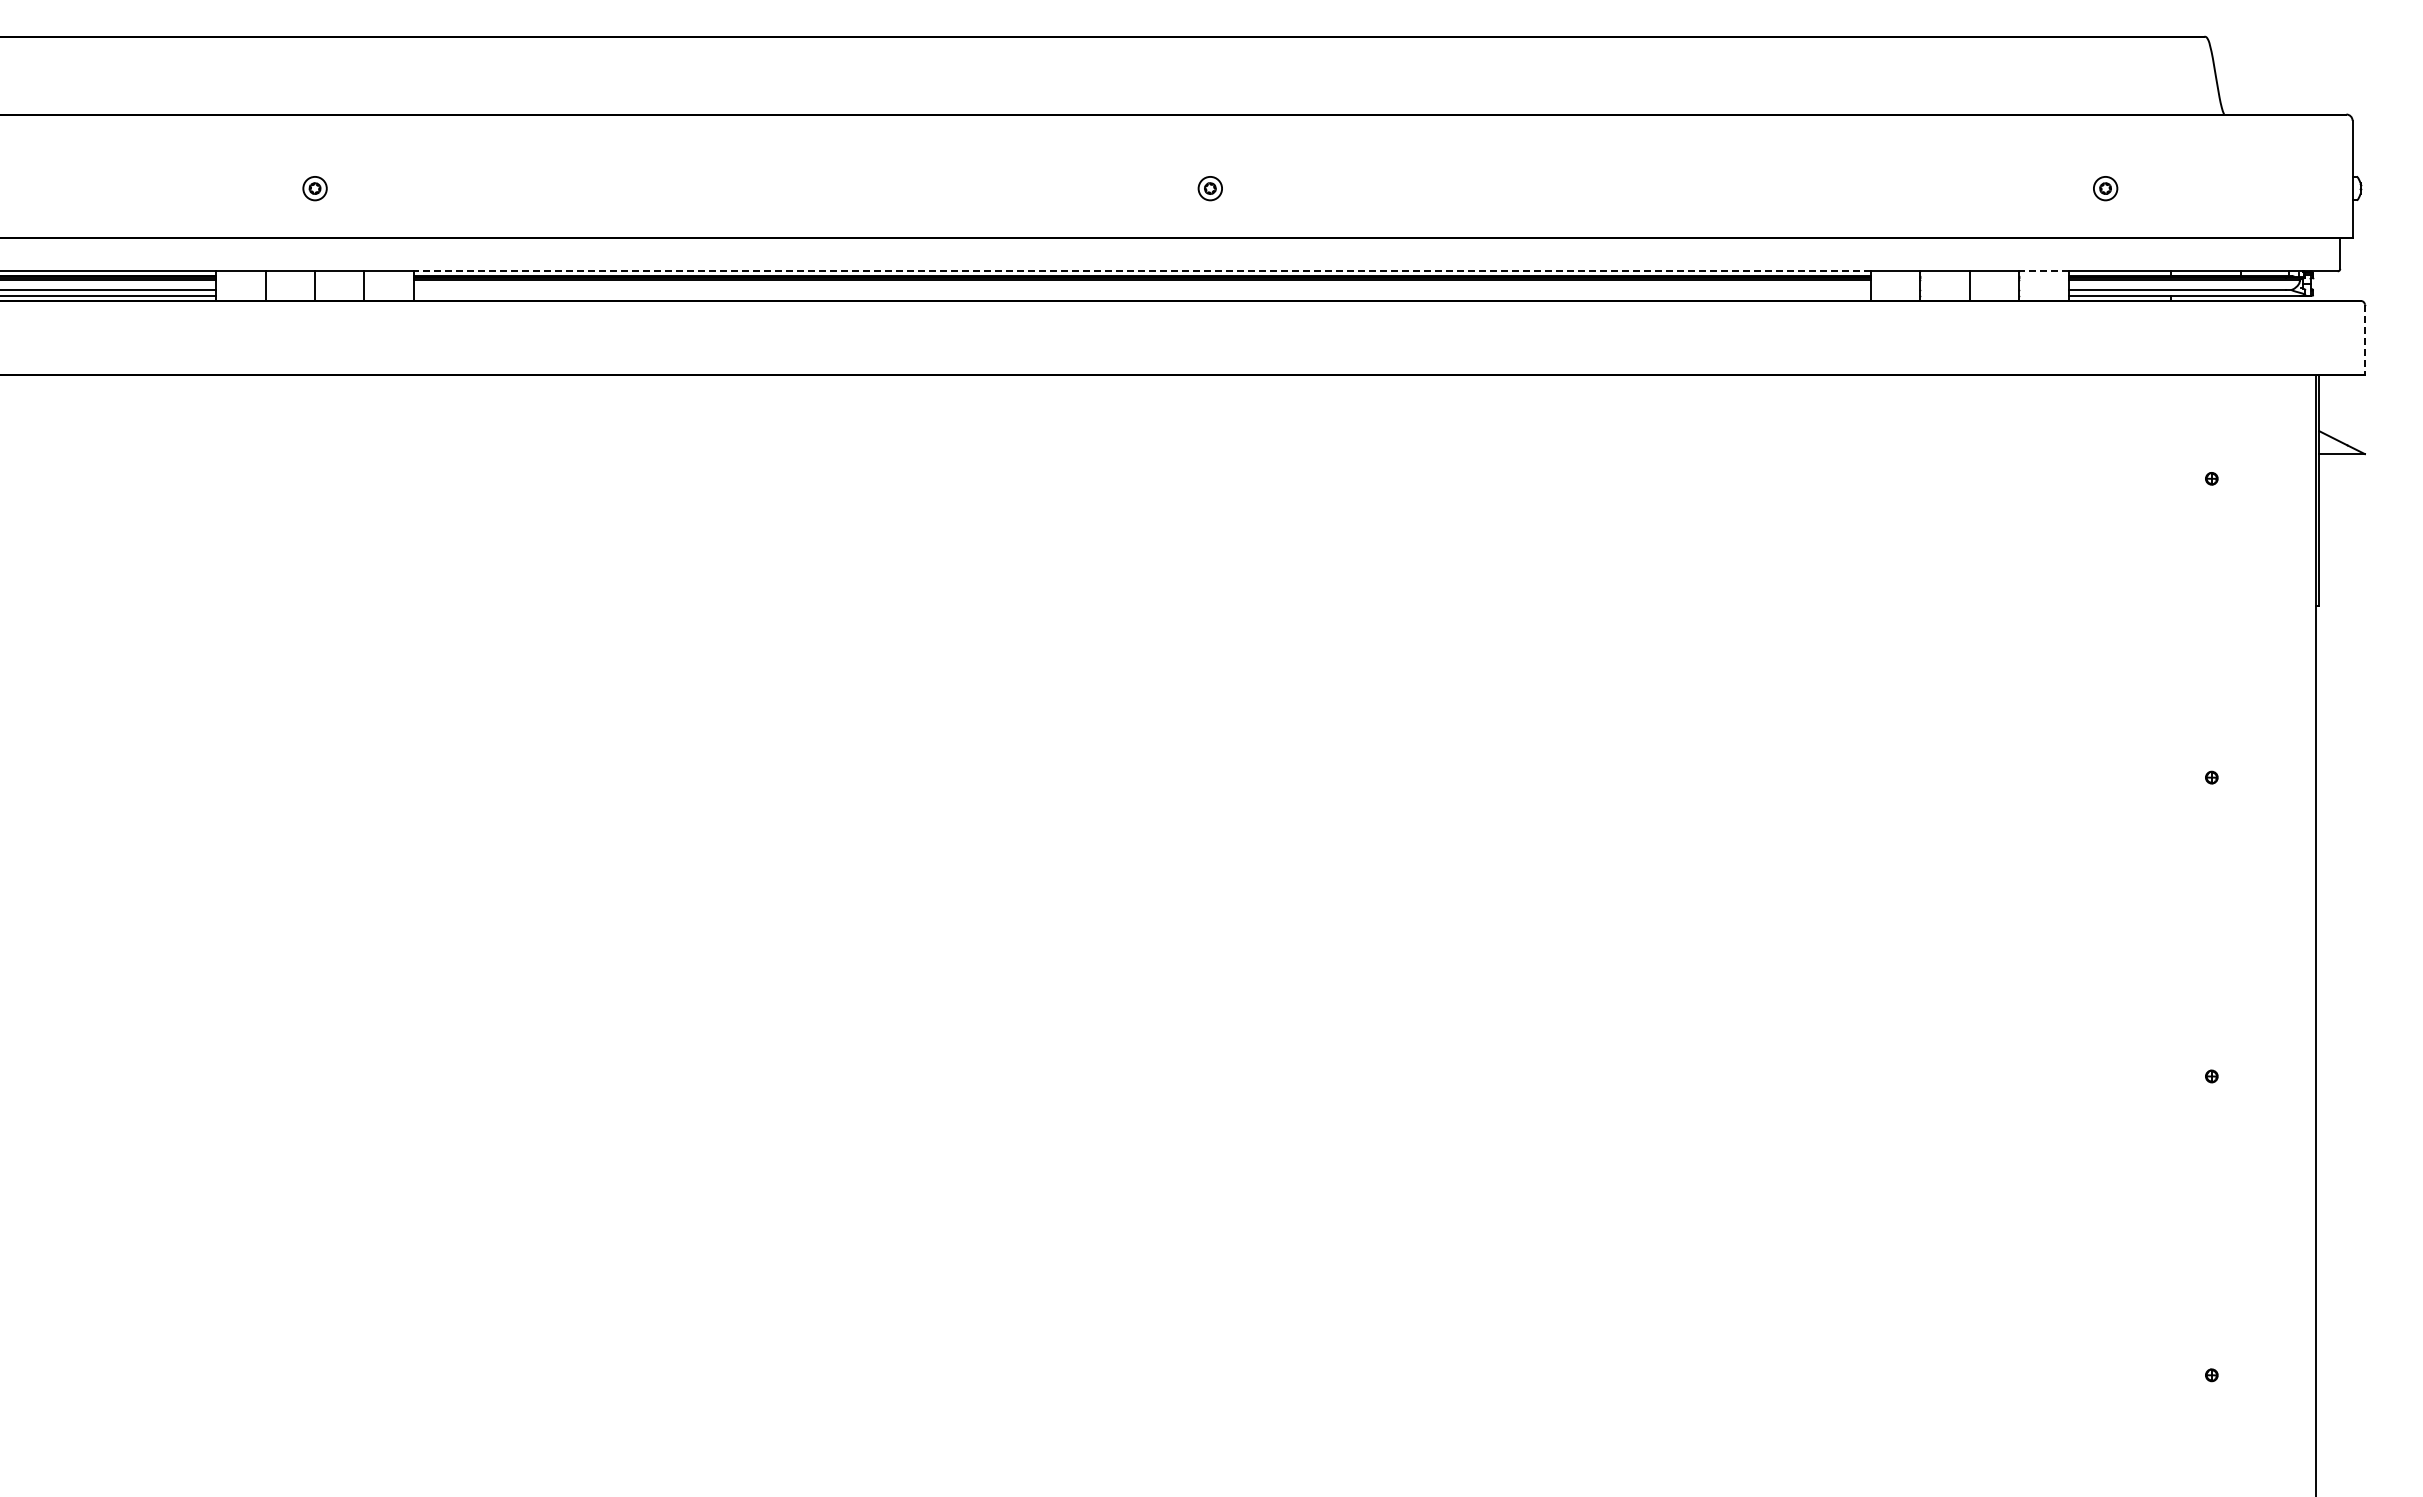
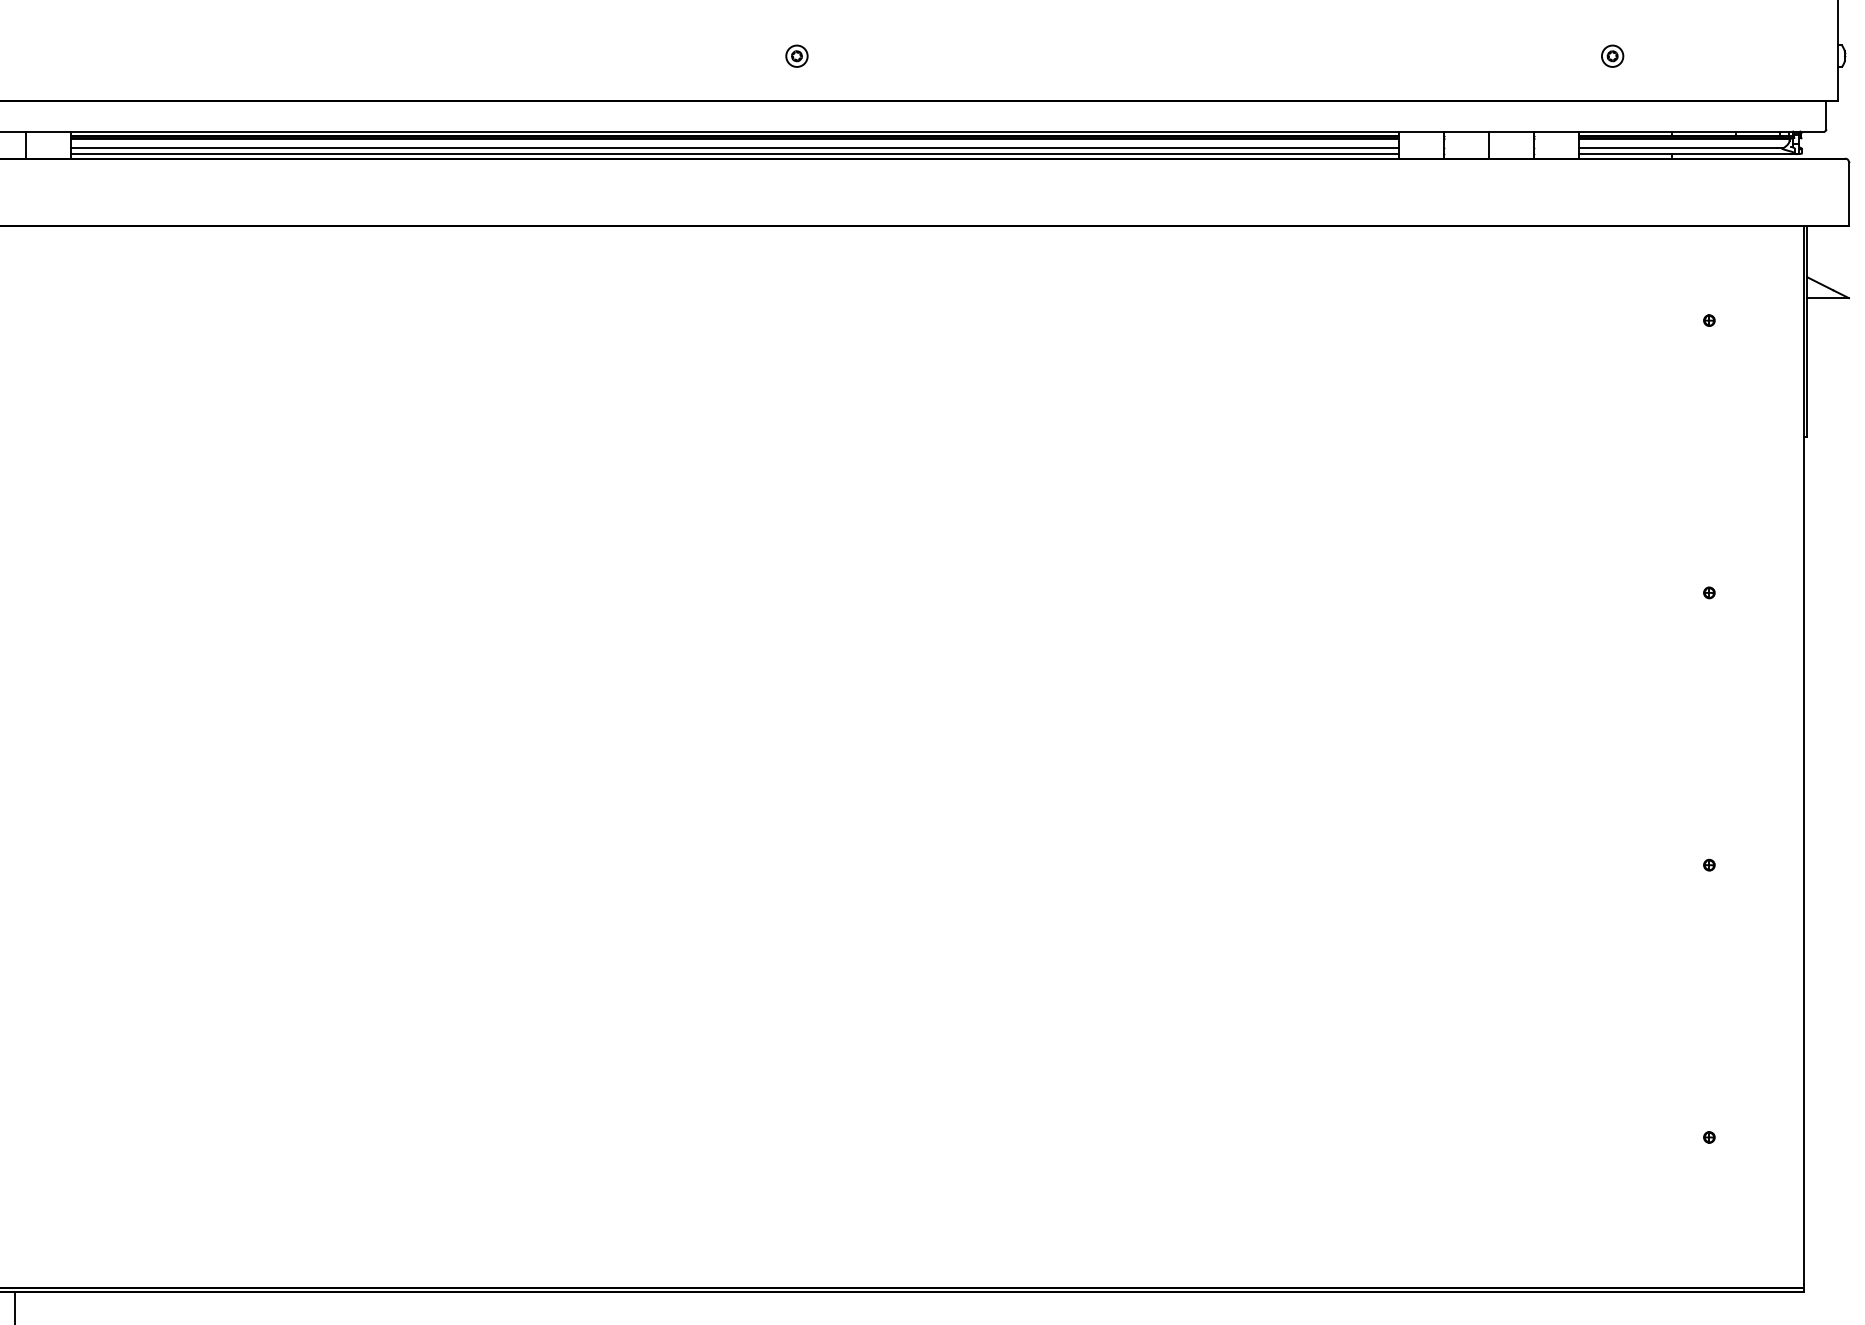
line: (1142, 271) -> (735, 131), dashed -> solid
line: (2043, 271) -> (1556, 131), dashed -> solid
line: (1142, 289) -> (735, 148), added
line: (1142, 296) -> (735, 154), added
line: (2364, 340) -> (1848, 194), dashed -> solid

